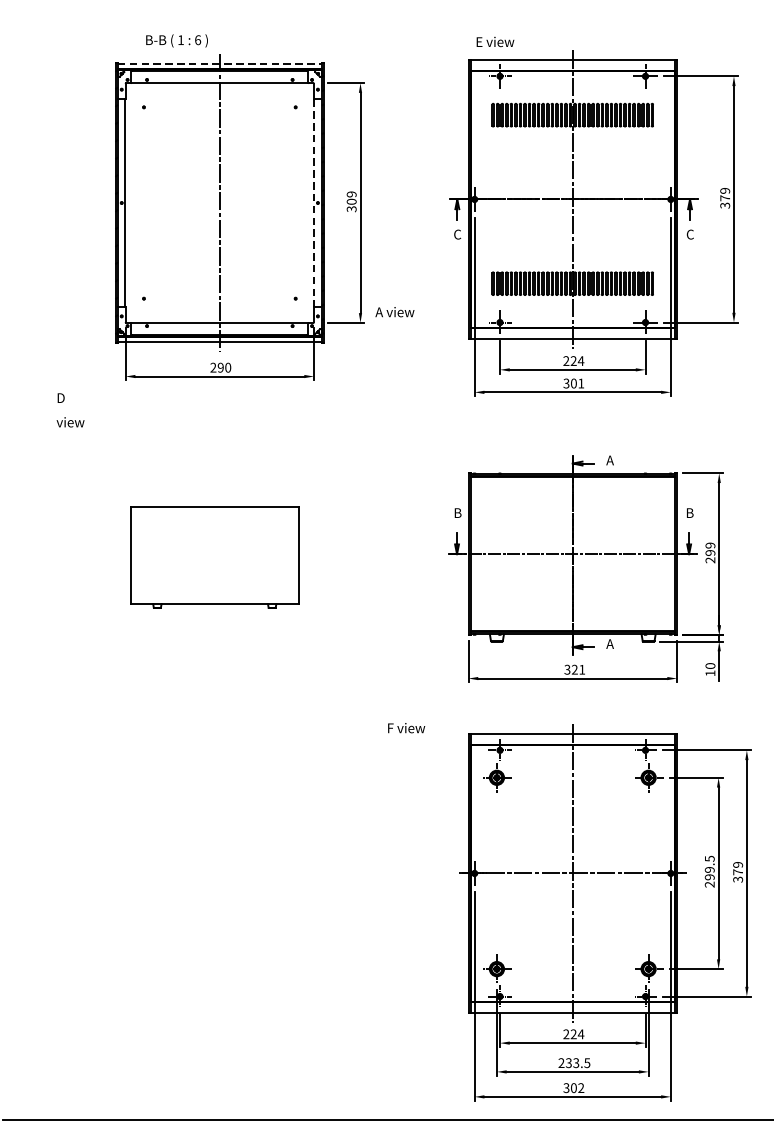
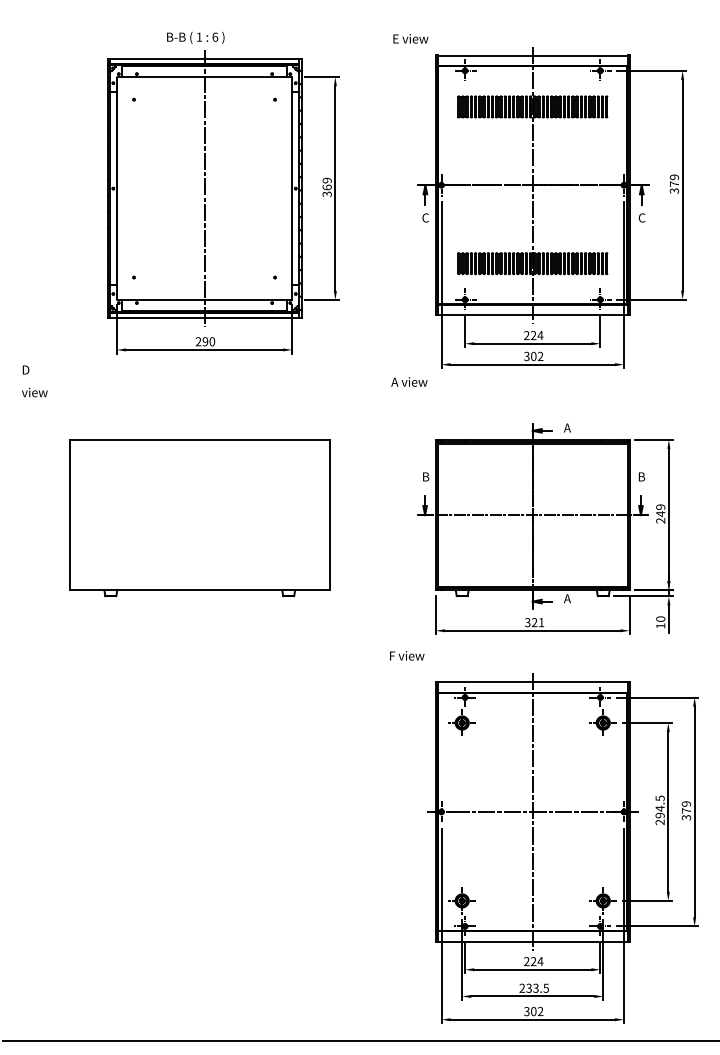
text: (176, 40) -> (195, 37), moved
text: (495, 41) -> (410, 38), moved
line: (219, 64) -> (204, 59), dashed -> solid
text: (350, 201) -> (326, 187), 309 -> 369
line: (314, 203) -> (292, 189), dashed -> solid
text: (395, 311) -> (409, 381), moved
text: (581, 382) -> (540, 355), 301 -> 302
text: (70, 410) -> (34, 381), moved
text: (710, 553) -> (660, 514), 299 -> 249
part: (214, 557) -> (199, 518), size x1.67
text: (406, 727) -> (407, 655), moved
text: (709, 869) -> (659, 808), 299.5 -> 294.5

